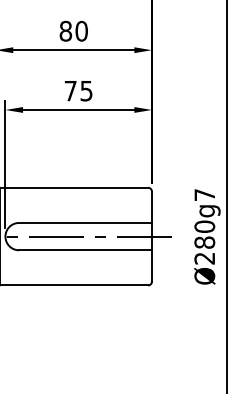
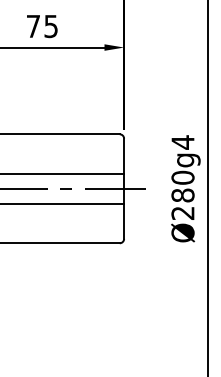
text: (204, 194) -> (182, 141), Ø280g7 -> Ø280g4

